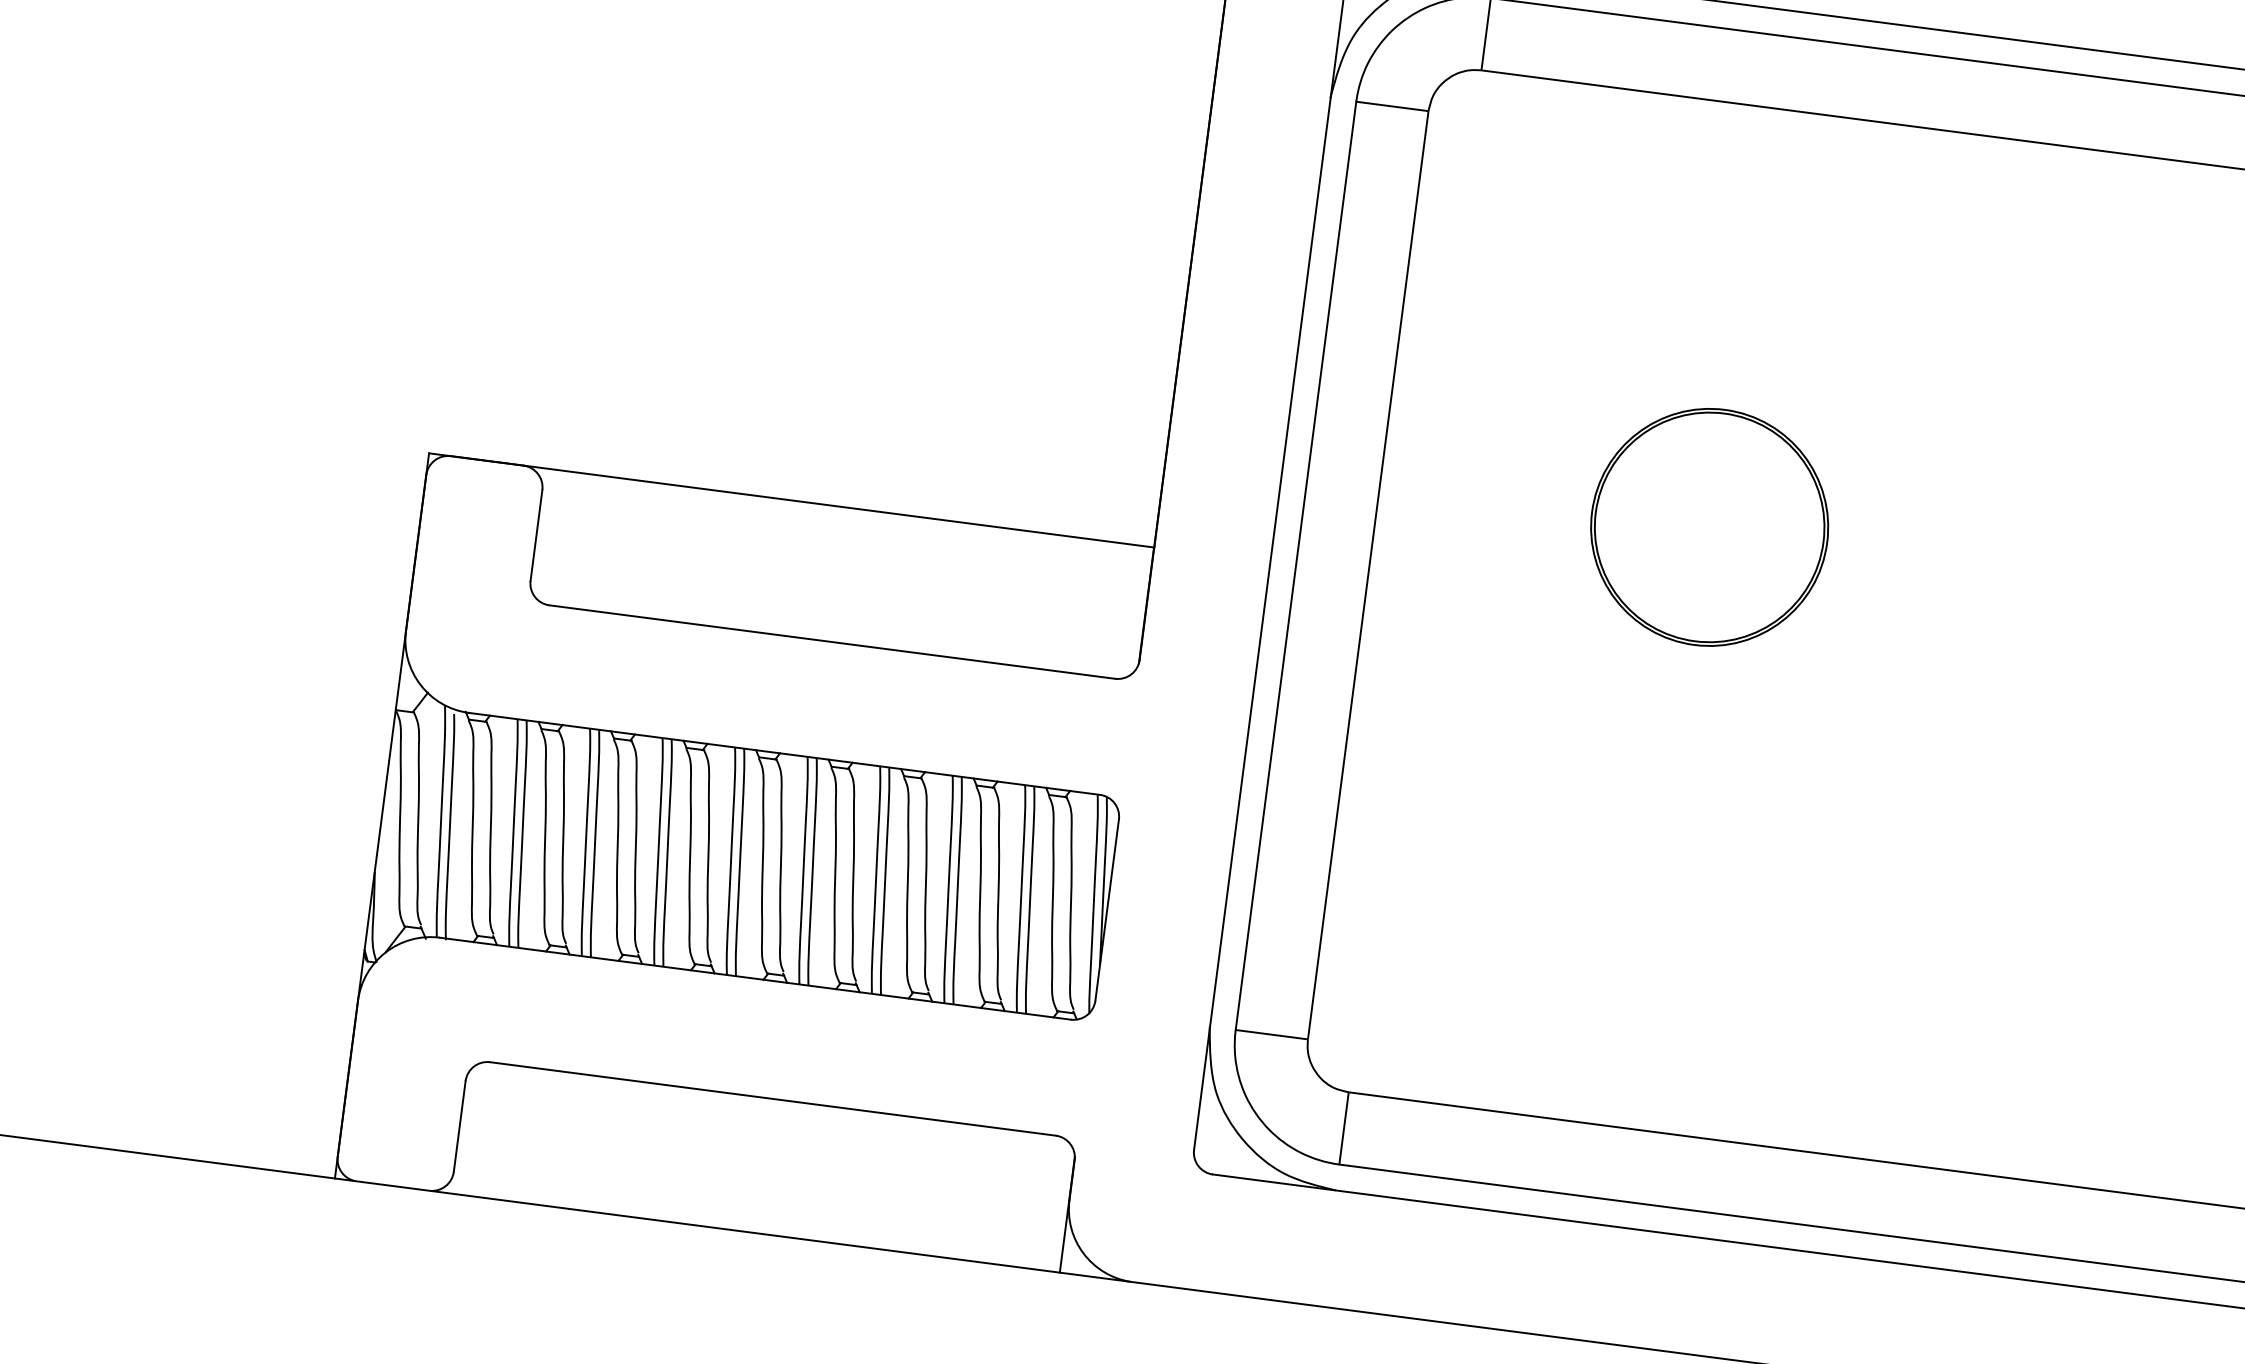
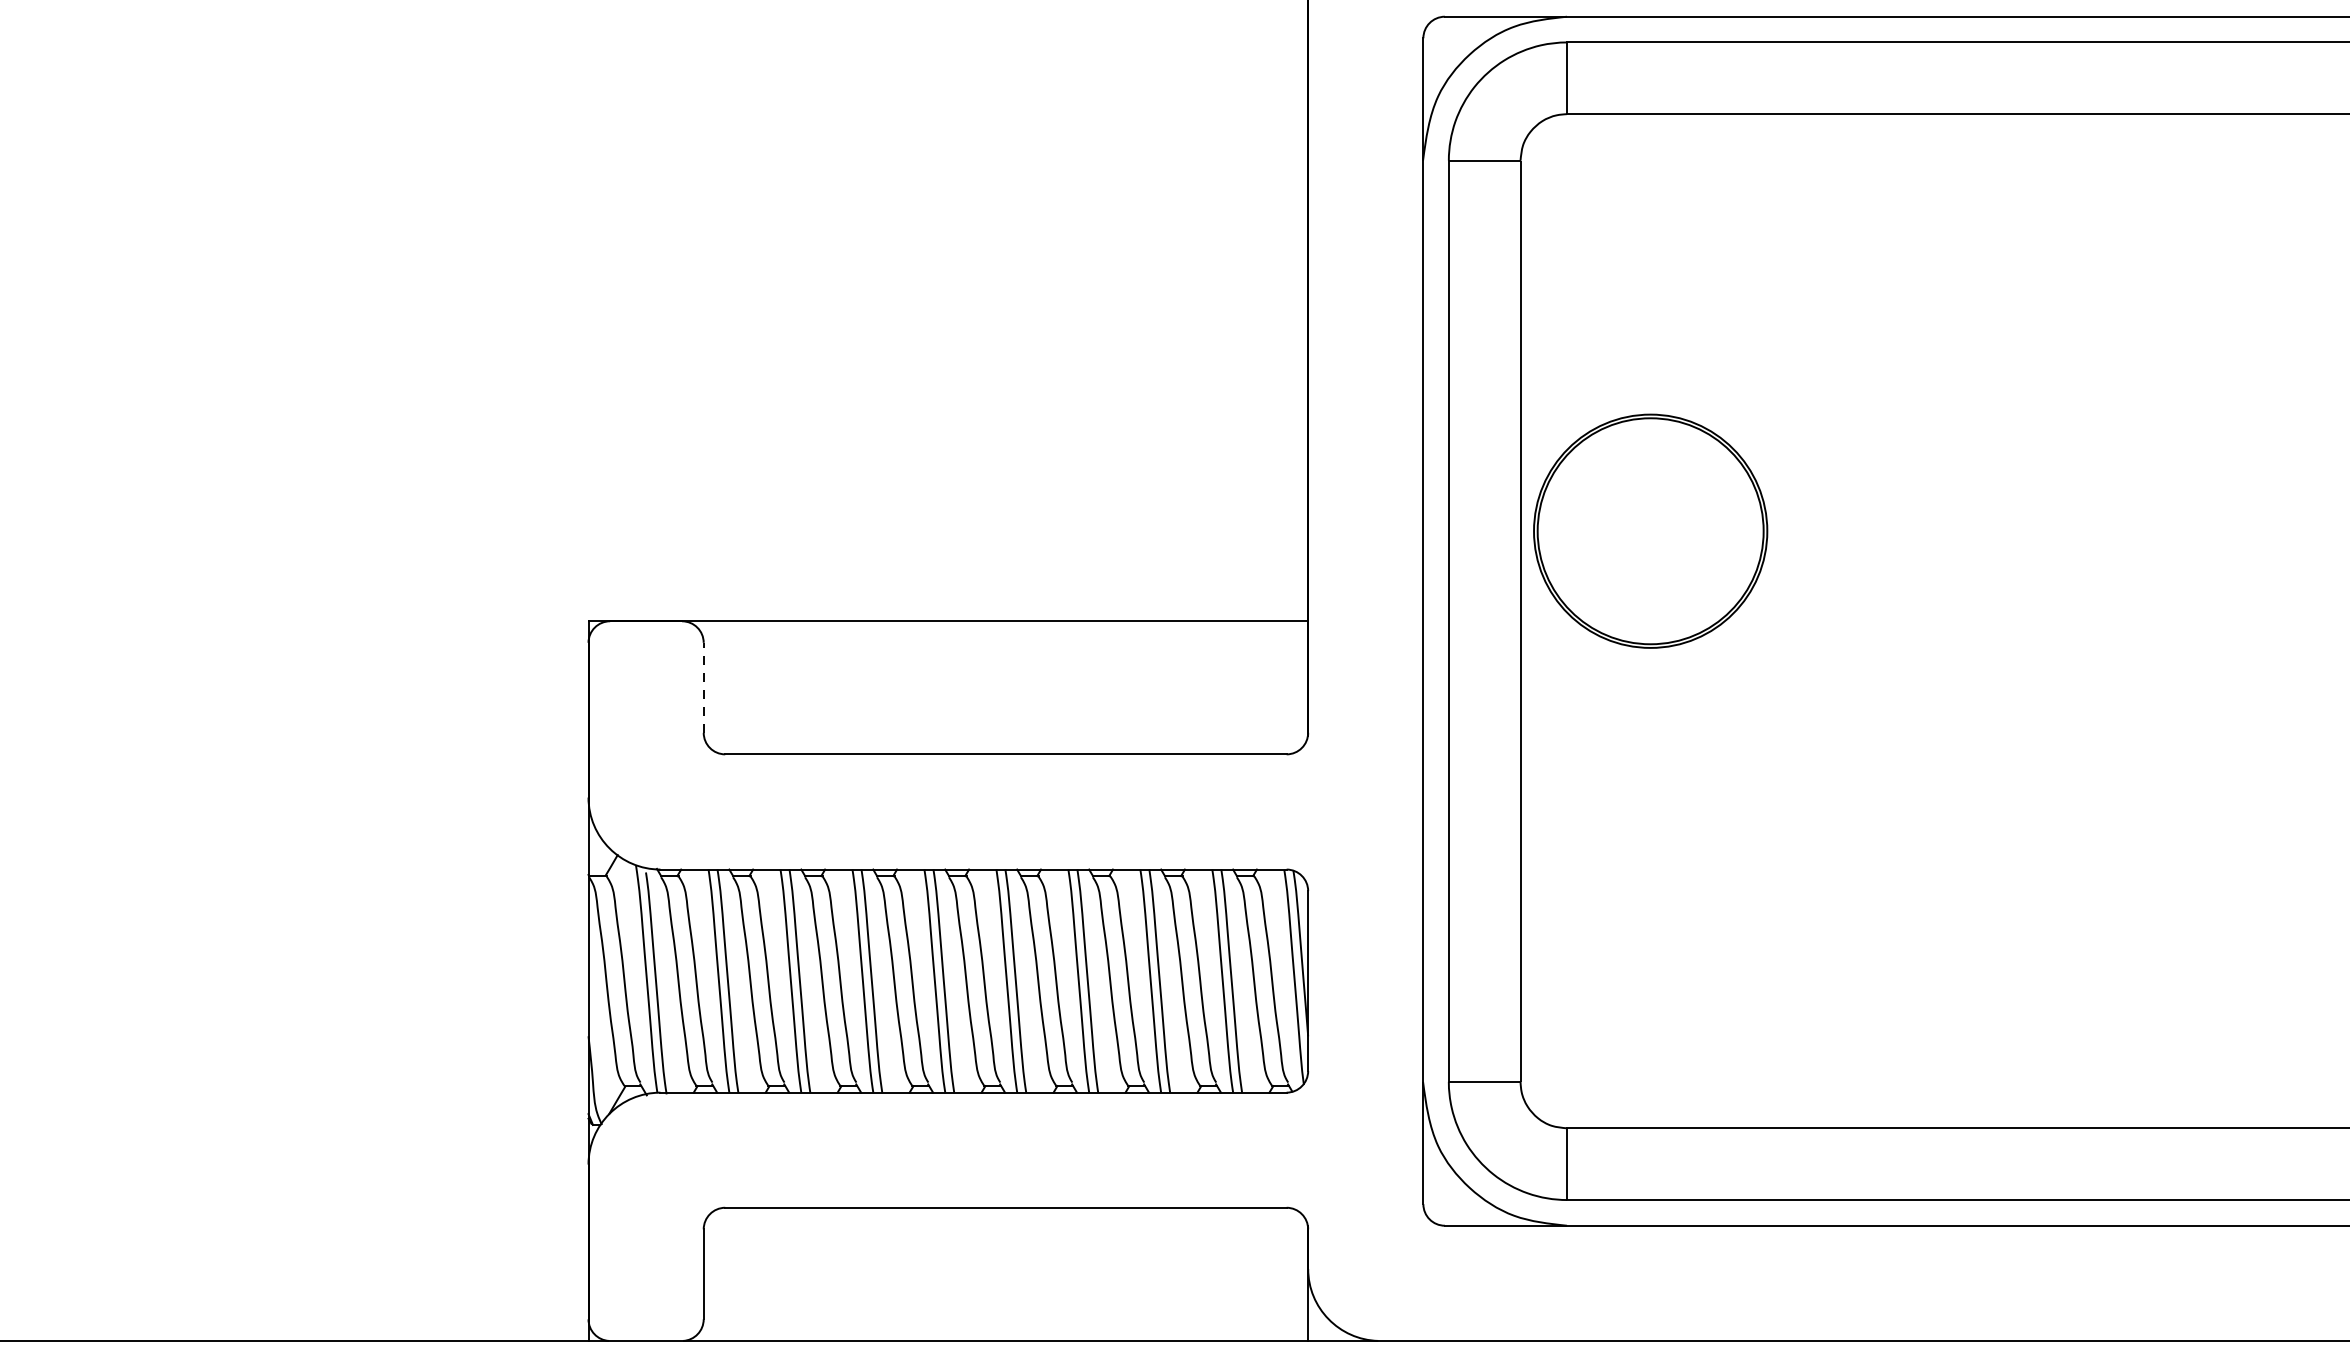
part: (1709, 526) -> (1650, 530), moved
line: (536, 535) -> (703, 687), solid -> dashed

